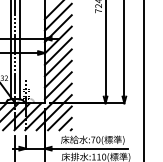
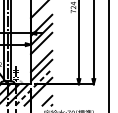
line: (57, 16) -> (40, 15), removed
line: (57, 62) -> (40, 52), removed
line: (48, 106) -> (33, 86), solid -> dashed
line: (59, 118) -> (42, 96), removed

